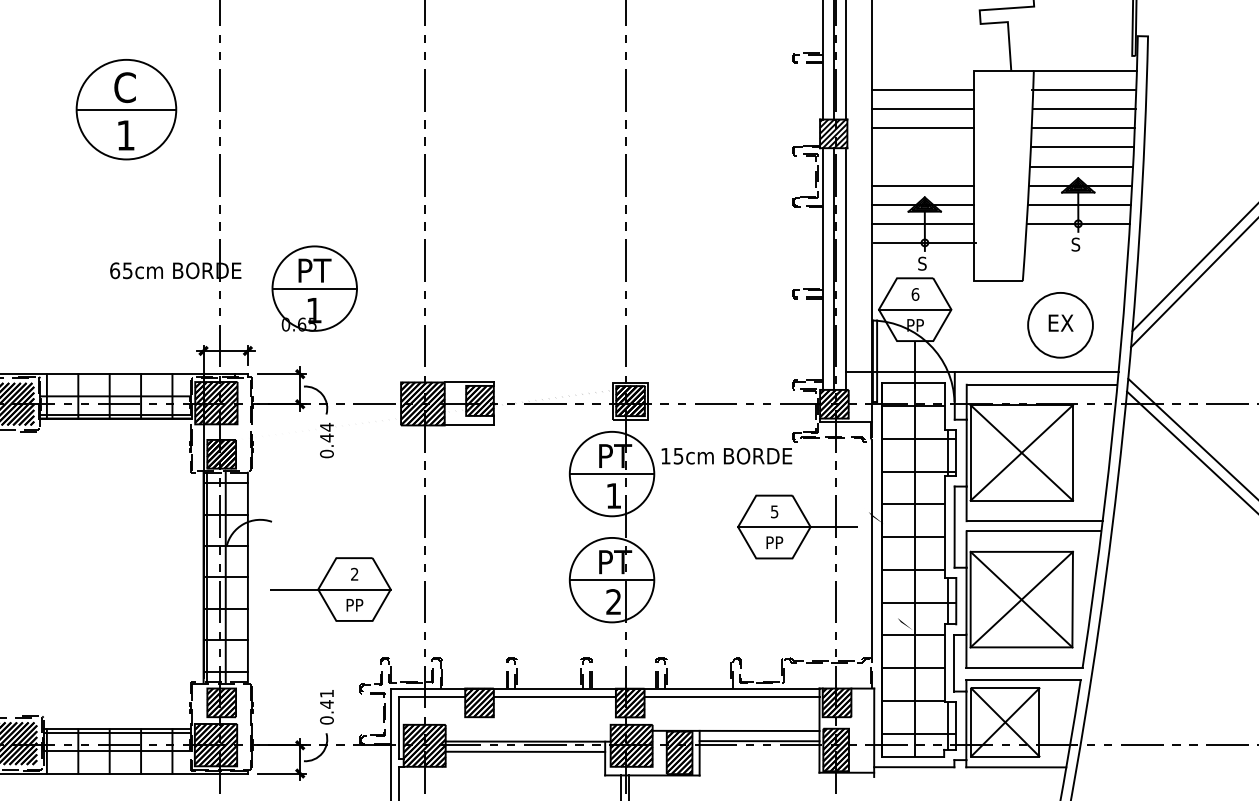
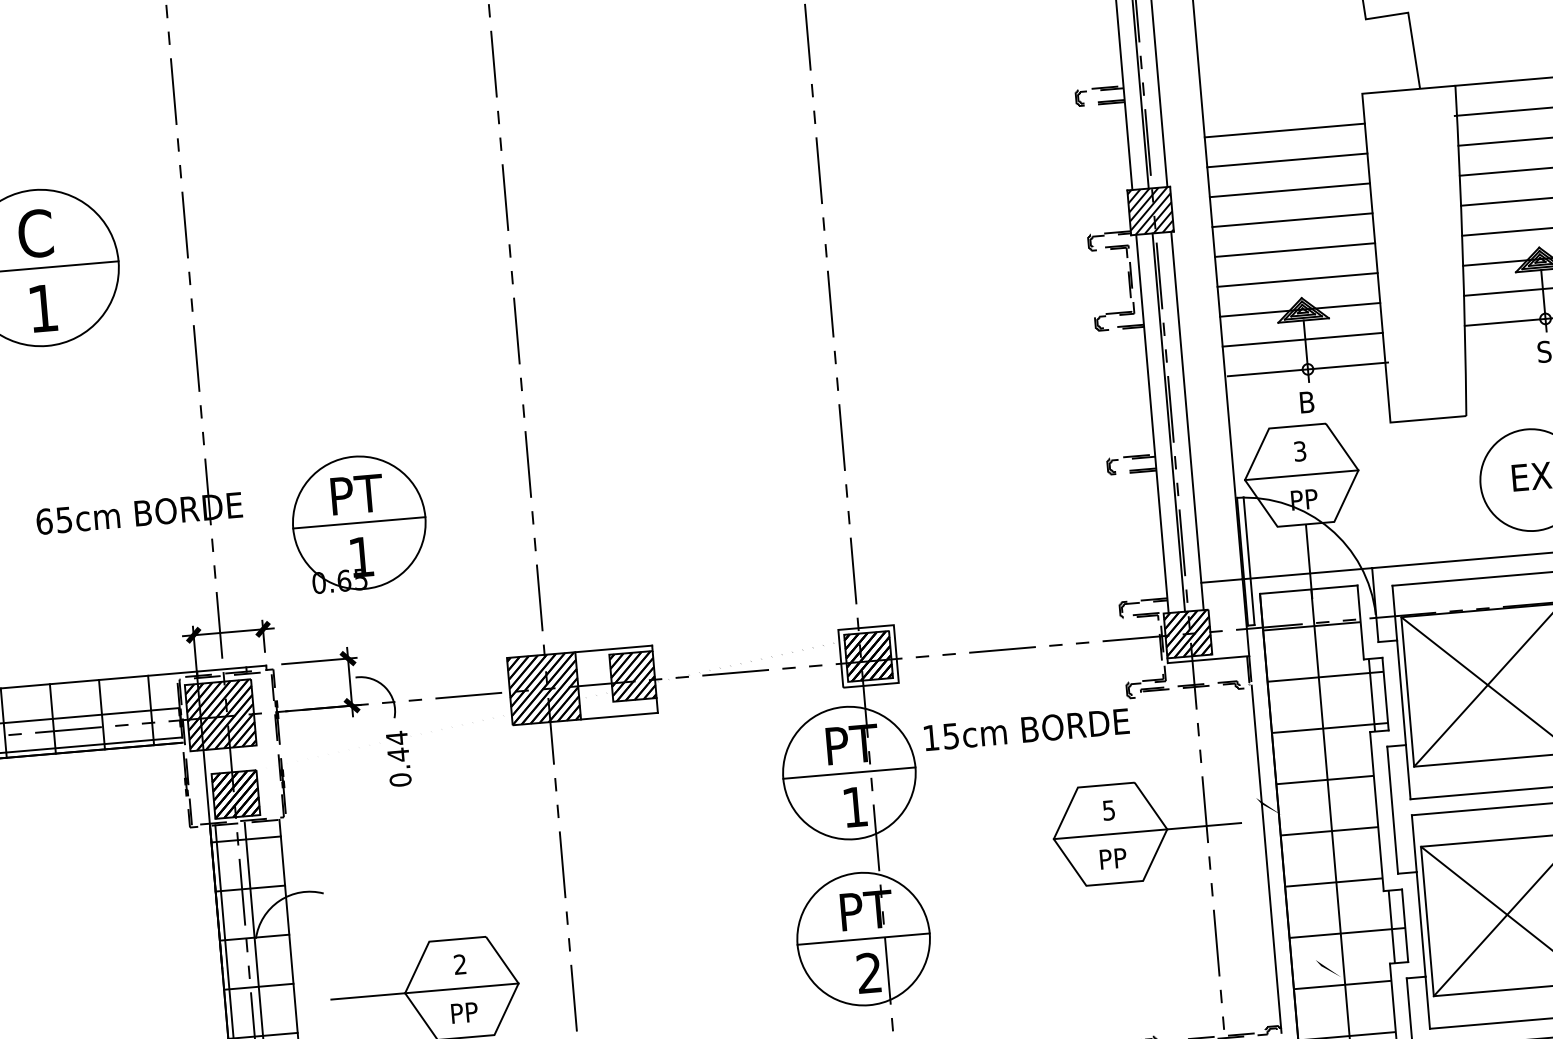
line: (923, 147) -> (1292, 220), added
line: (923, 166) -> (1295, 250), added
text: (922, 263) -> (1306, 401), S -> B
text: (915, 294) -> (1300, 451), 6 -> 3

